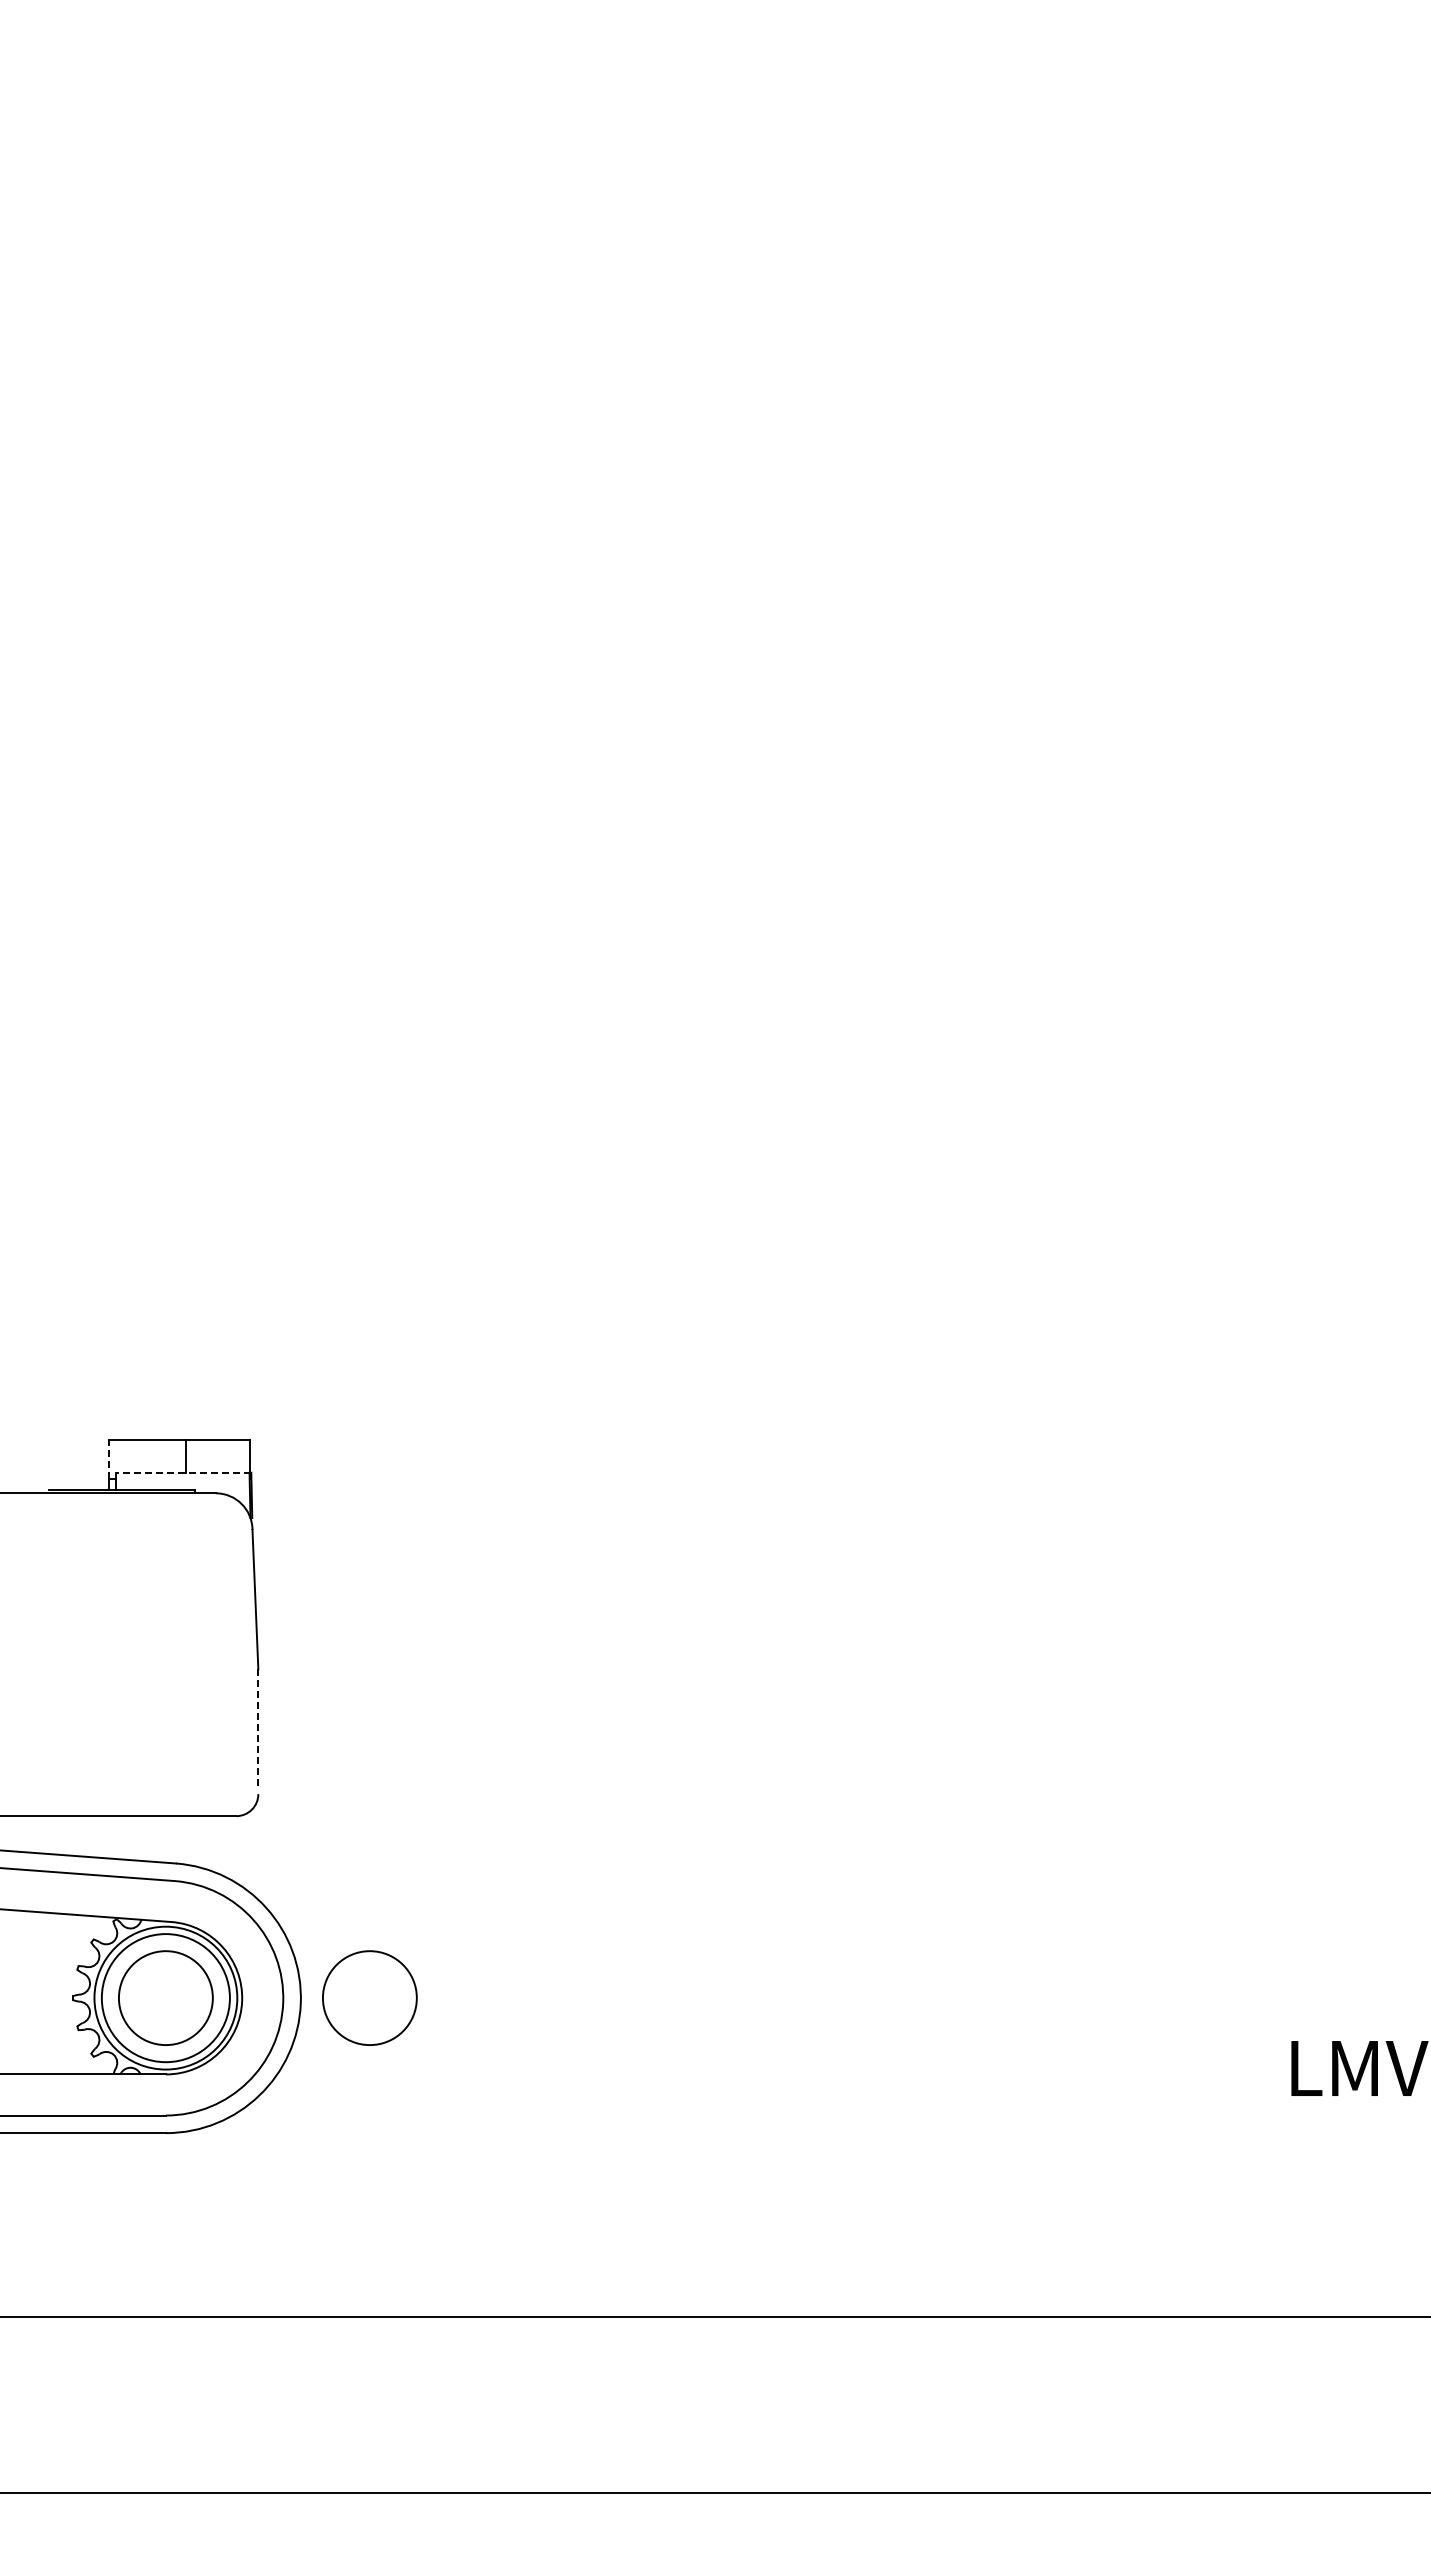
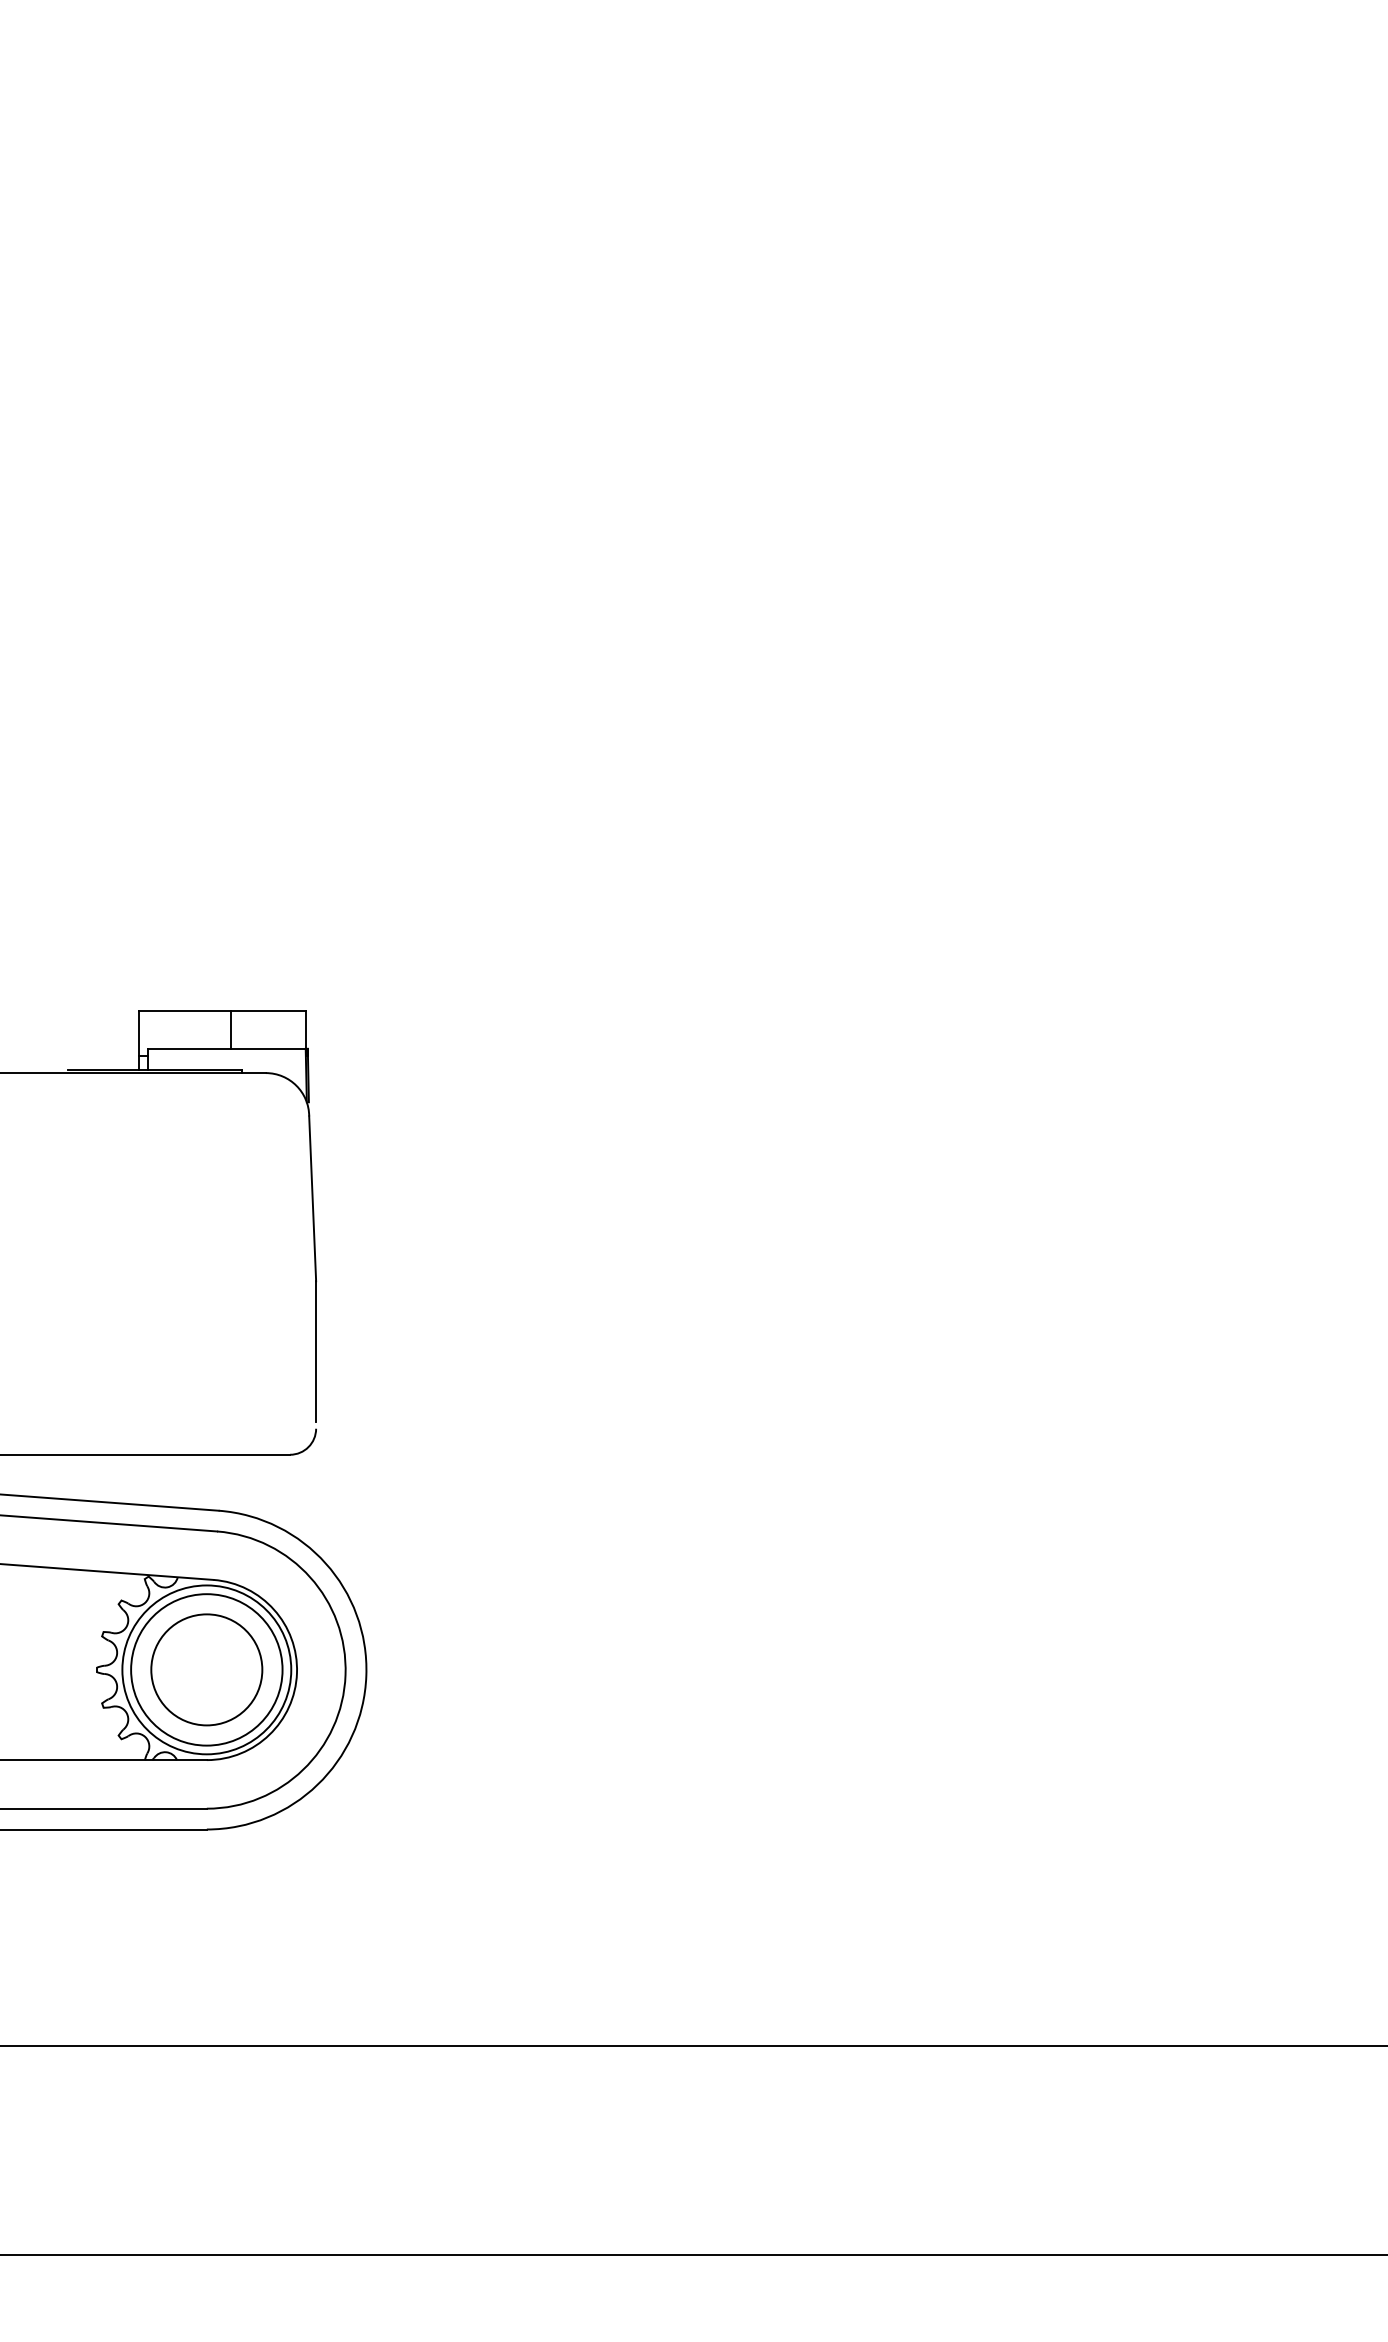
line: (108, 1459) -> (138, 1033), dashed -> solid
line: (183, 1472) -> (227, 1048), dashed -> solid
line: (258, 1728) -> (316, 1351), dashed -> solid
circle: (369, 1997) -> (447, 1669), removed

